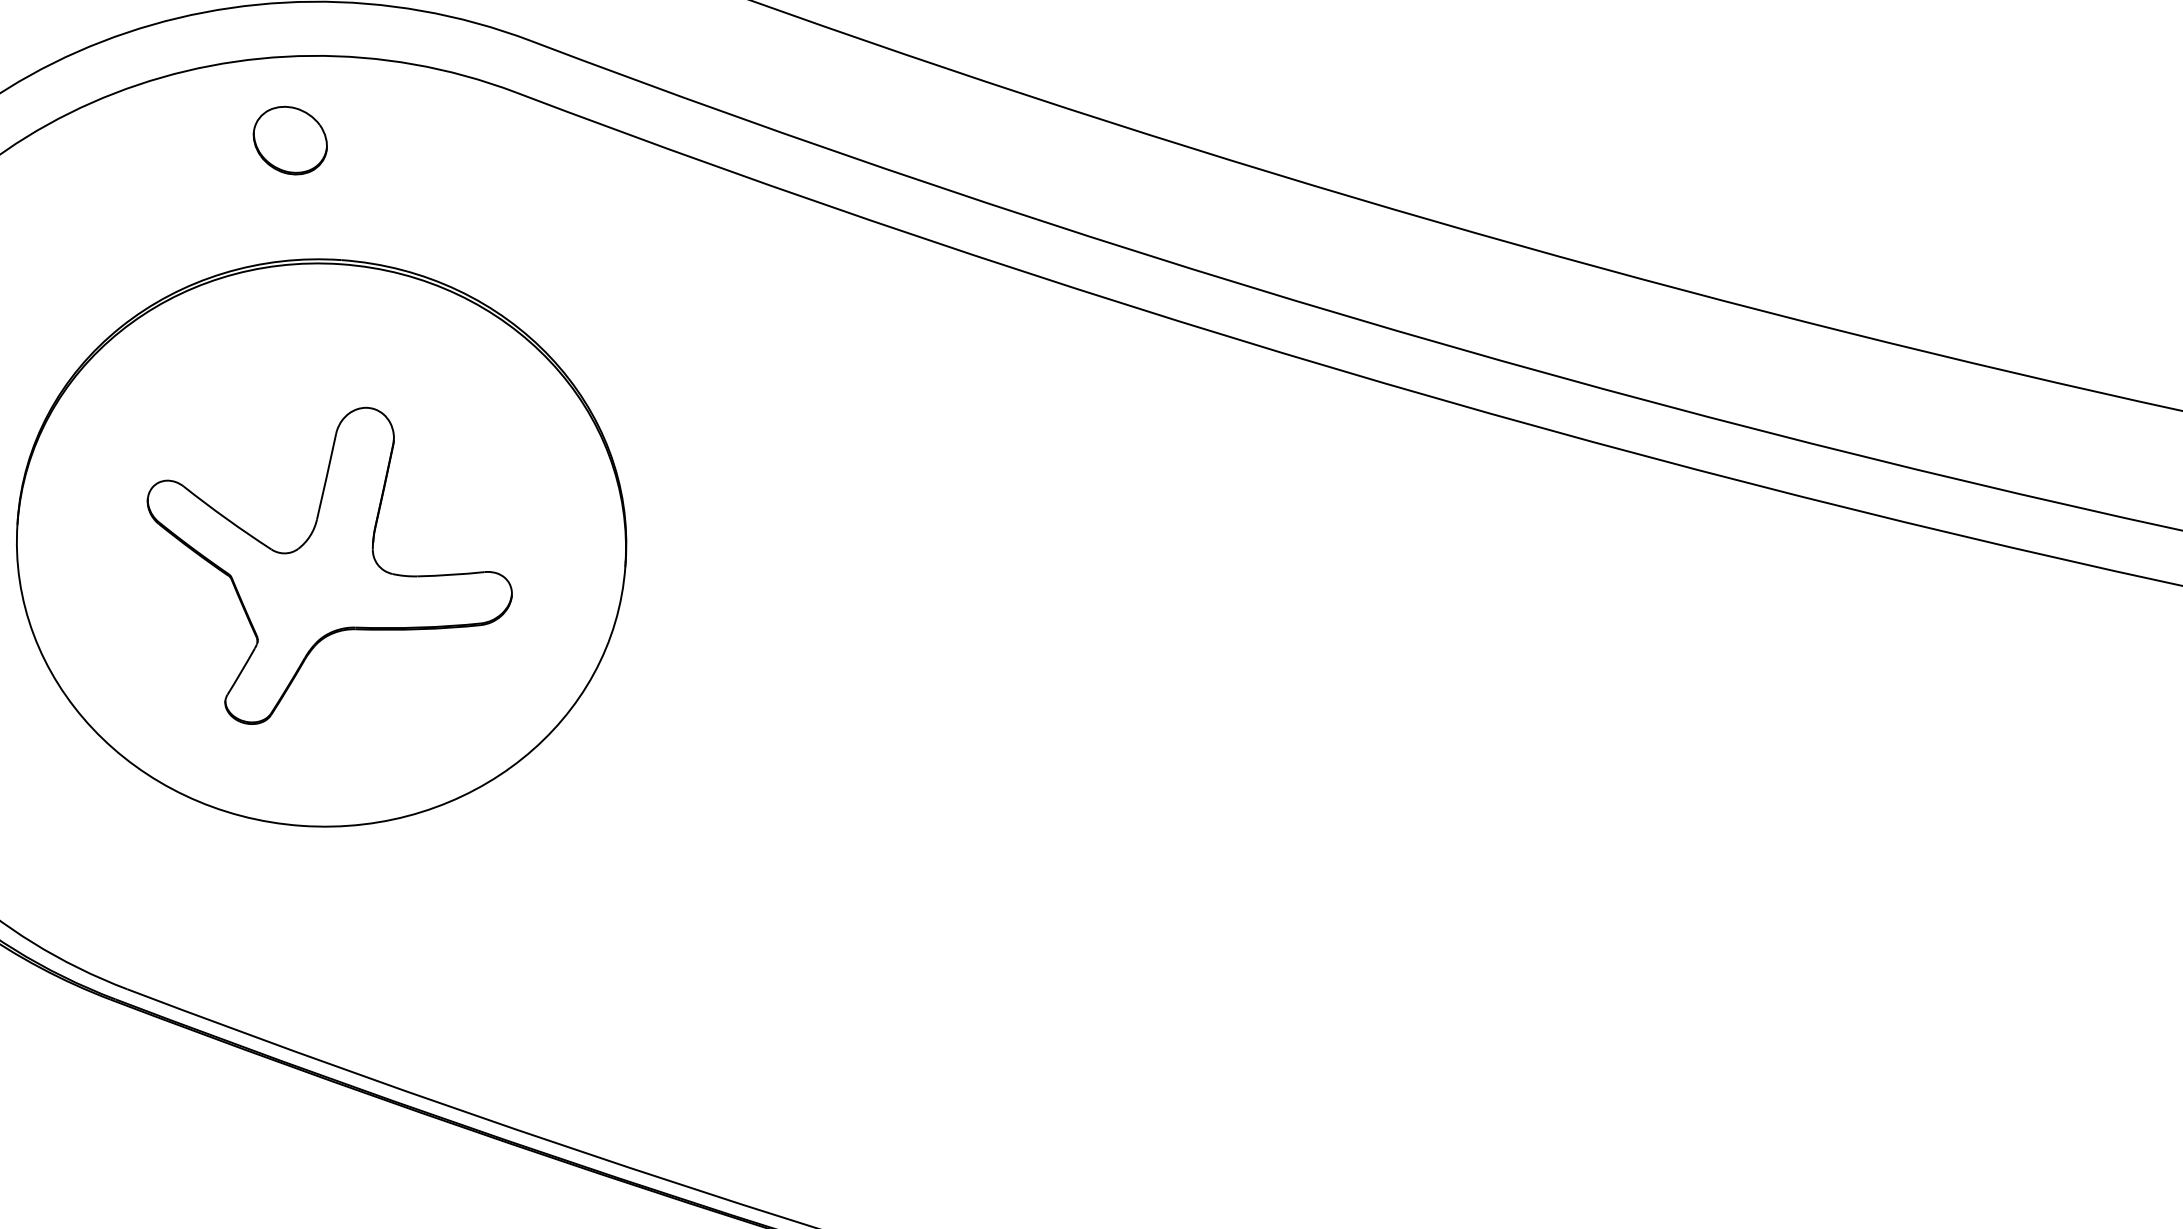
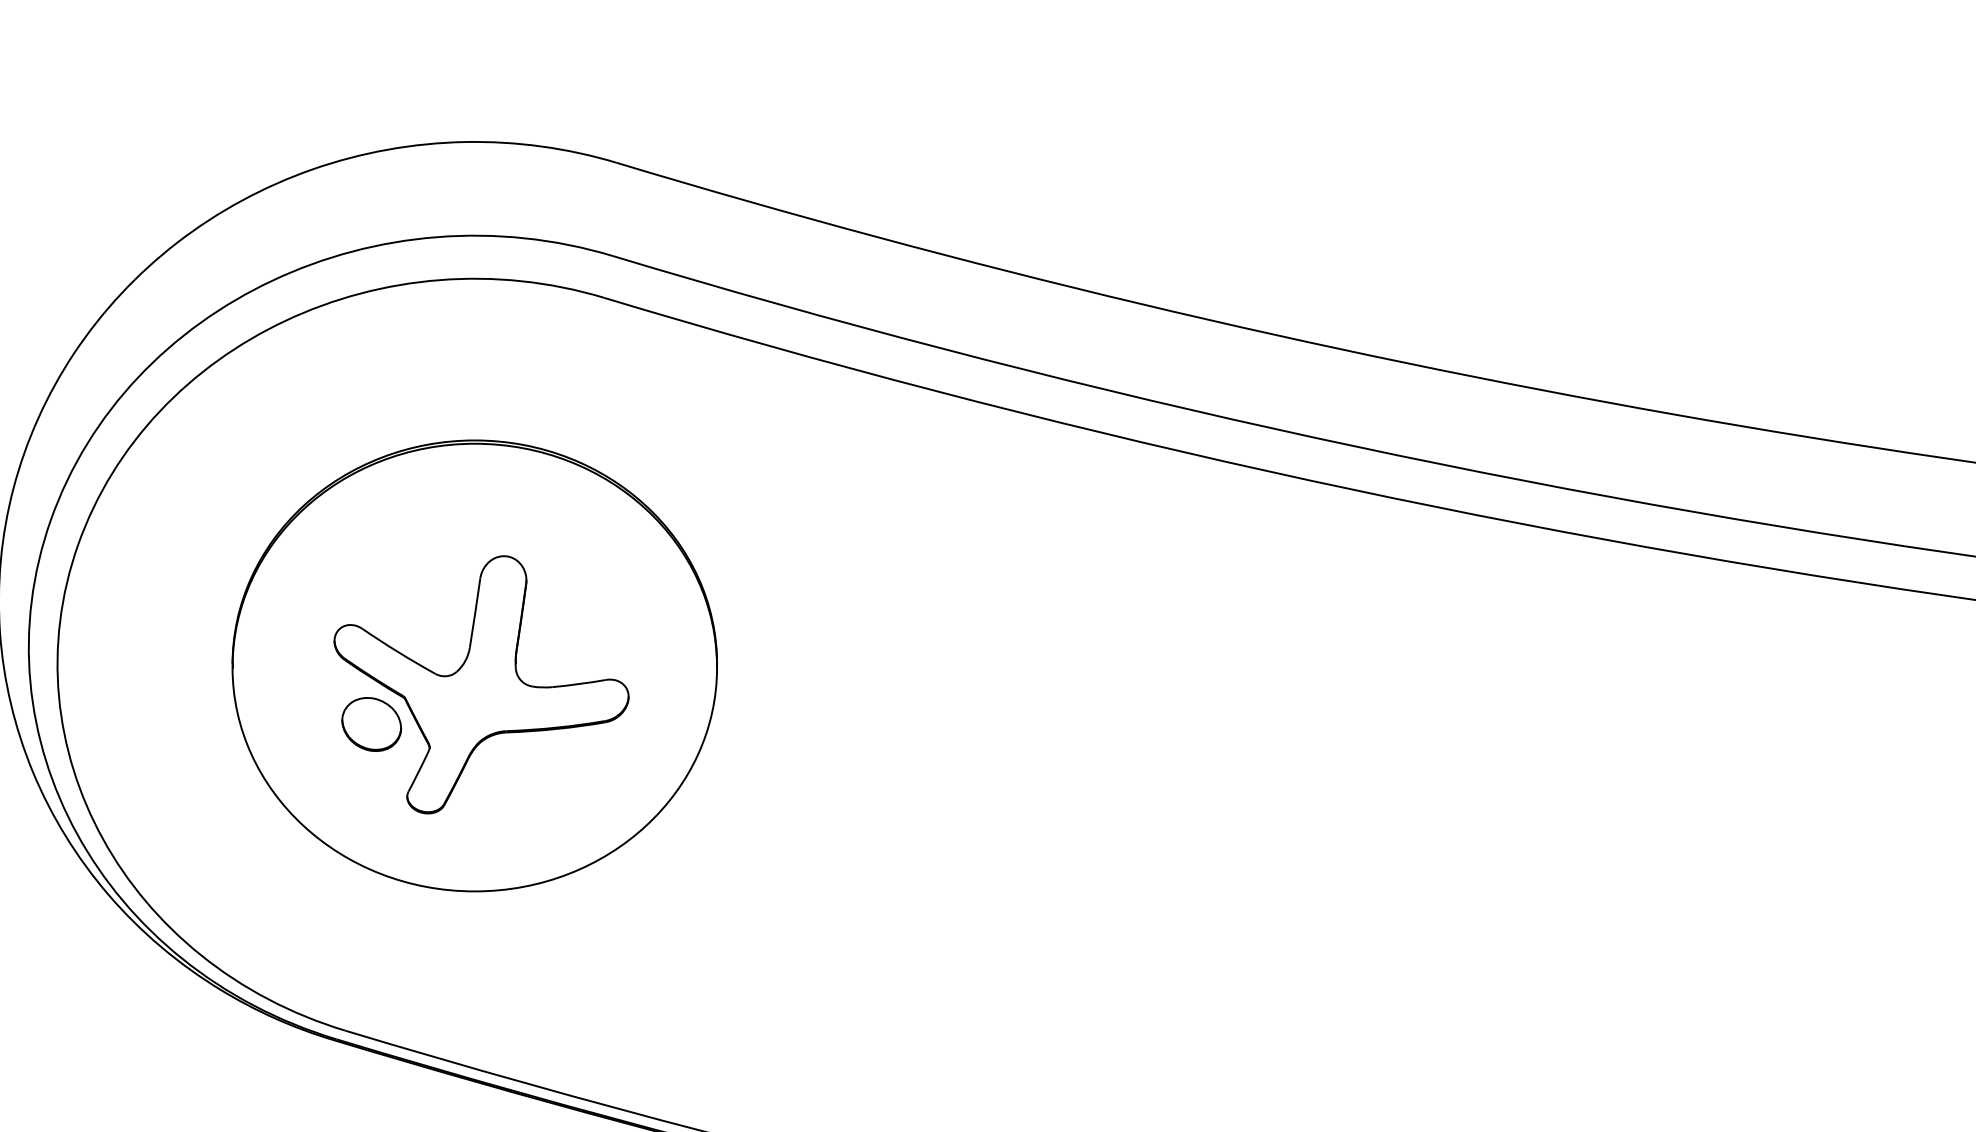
part: (290, 140) -> (371, 724), moved

